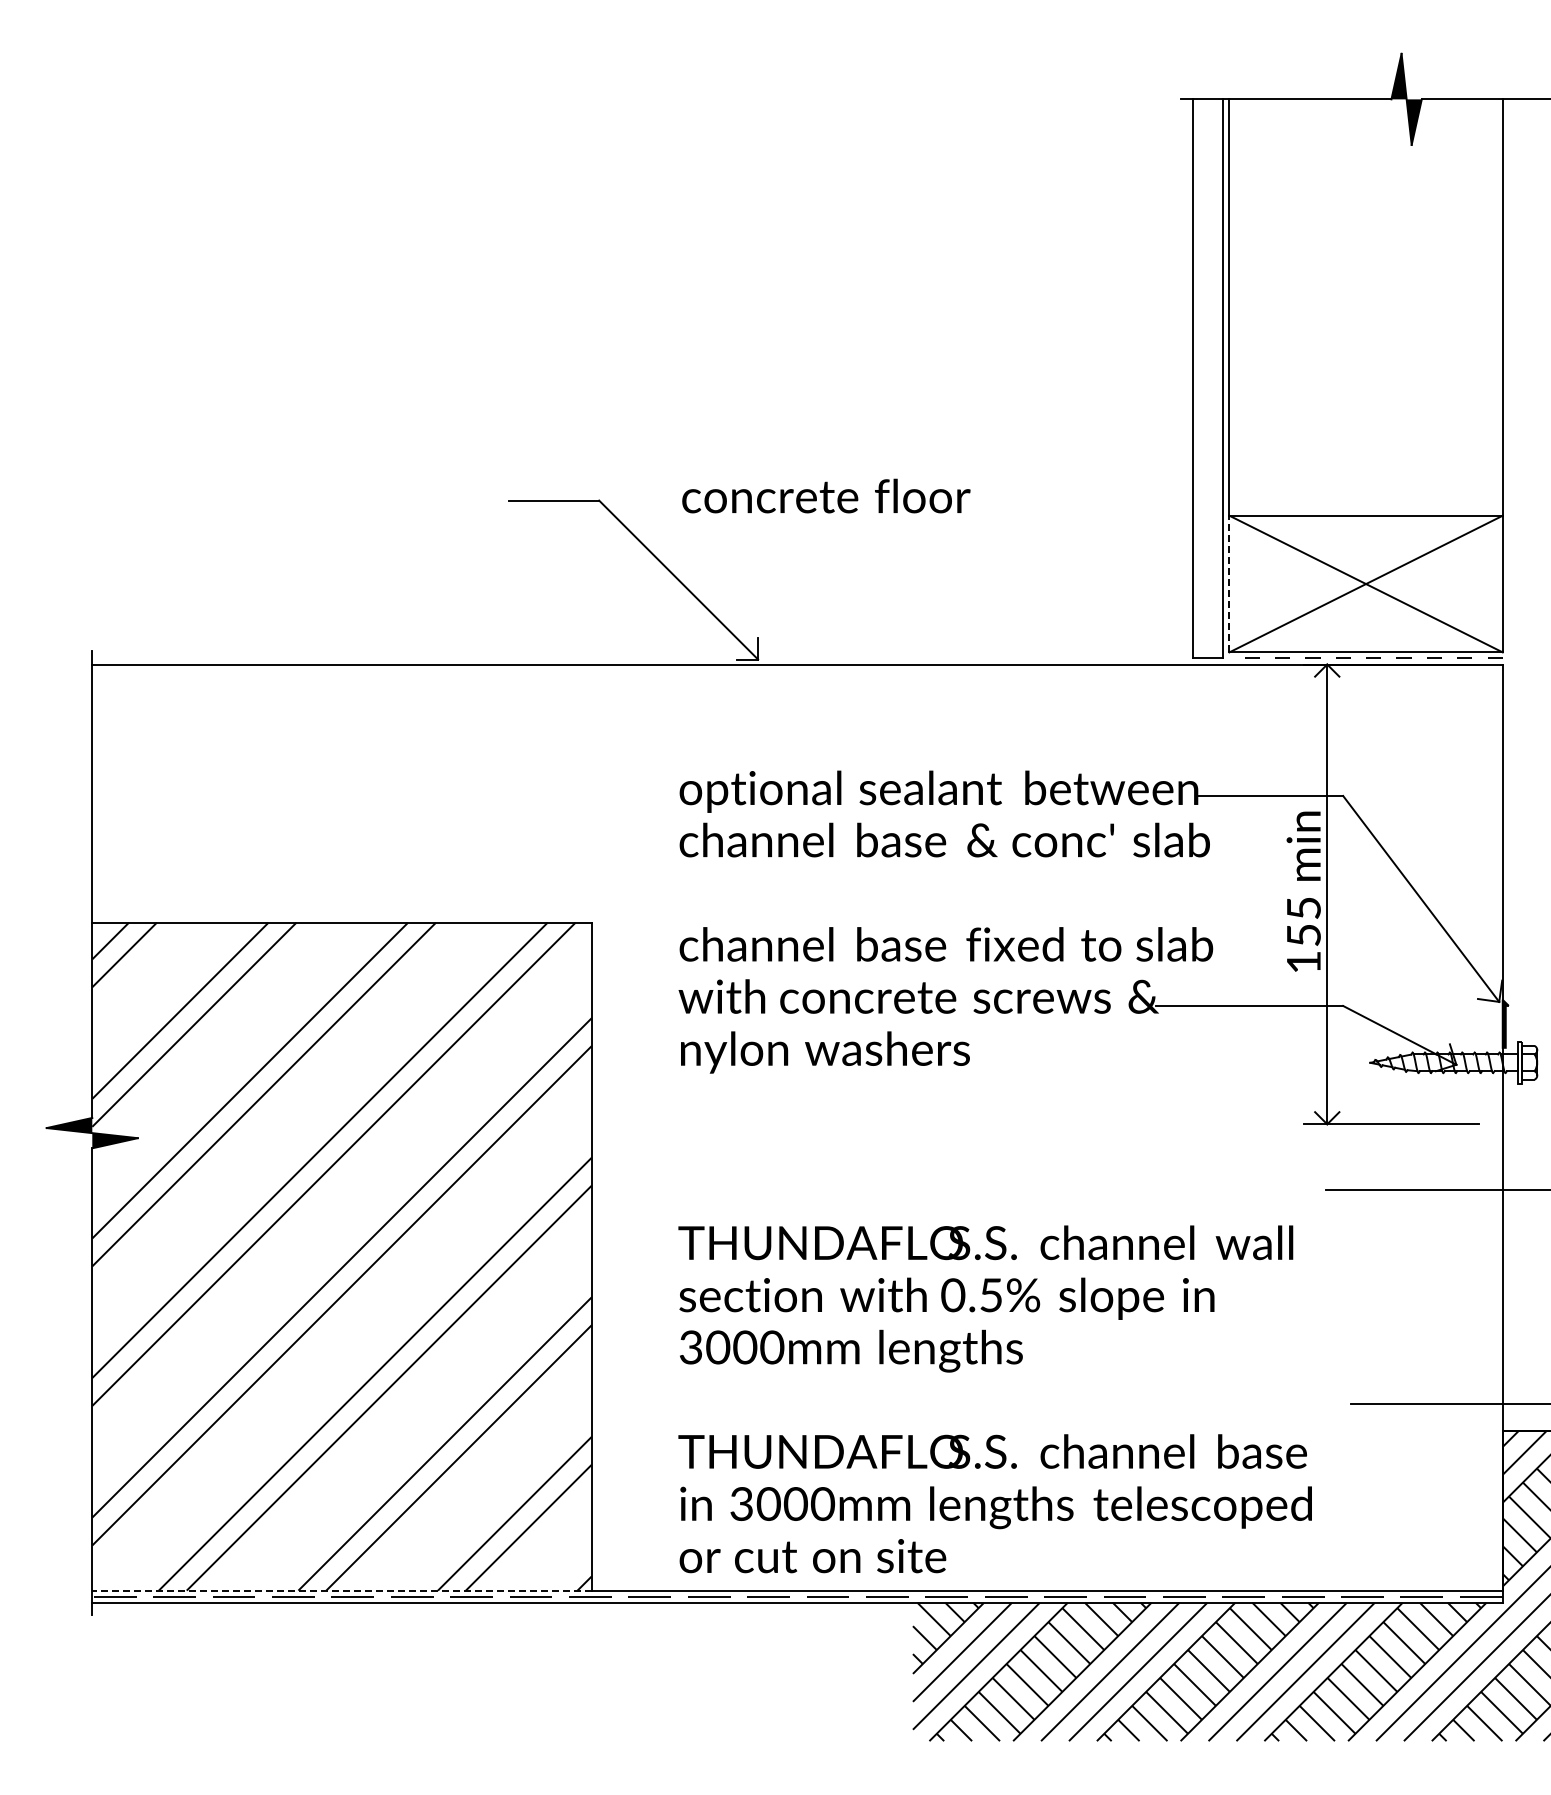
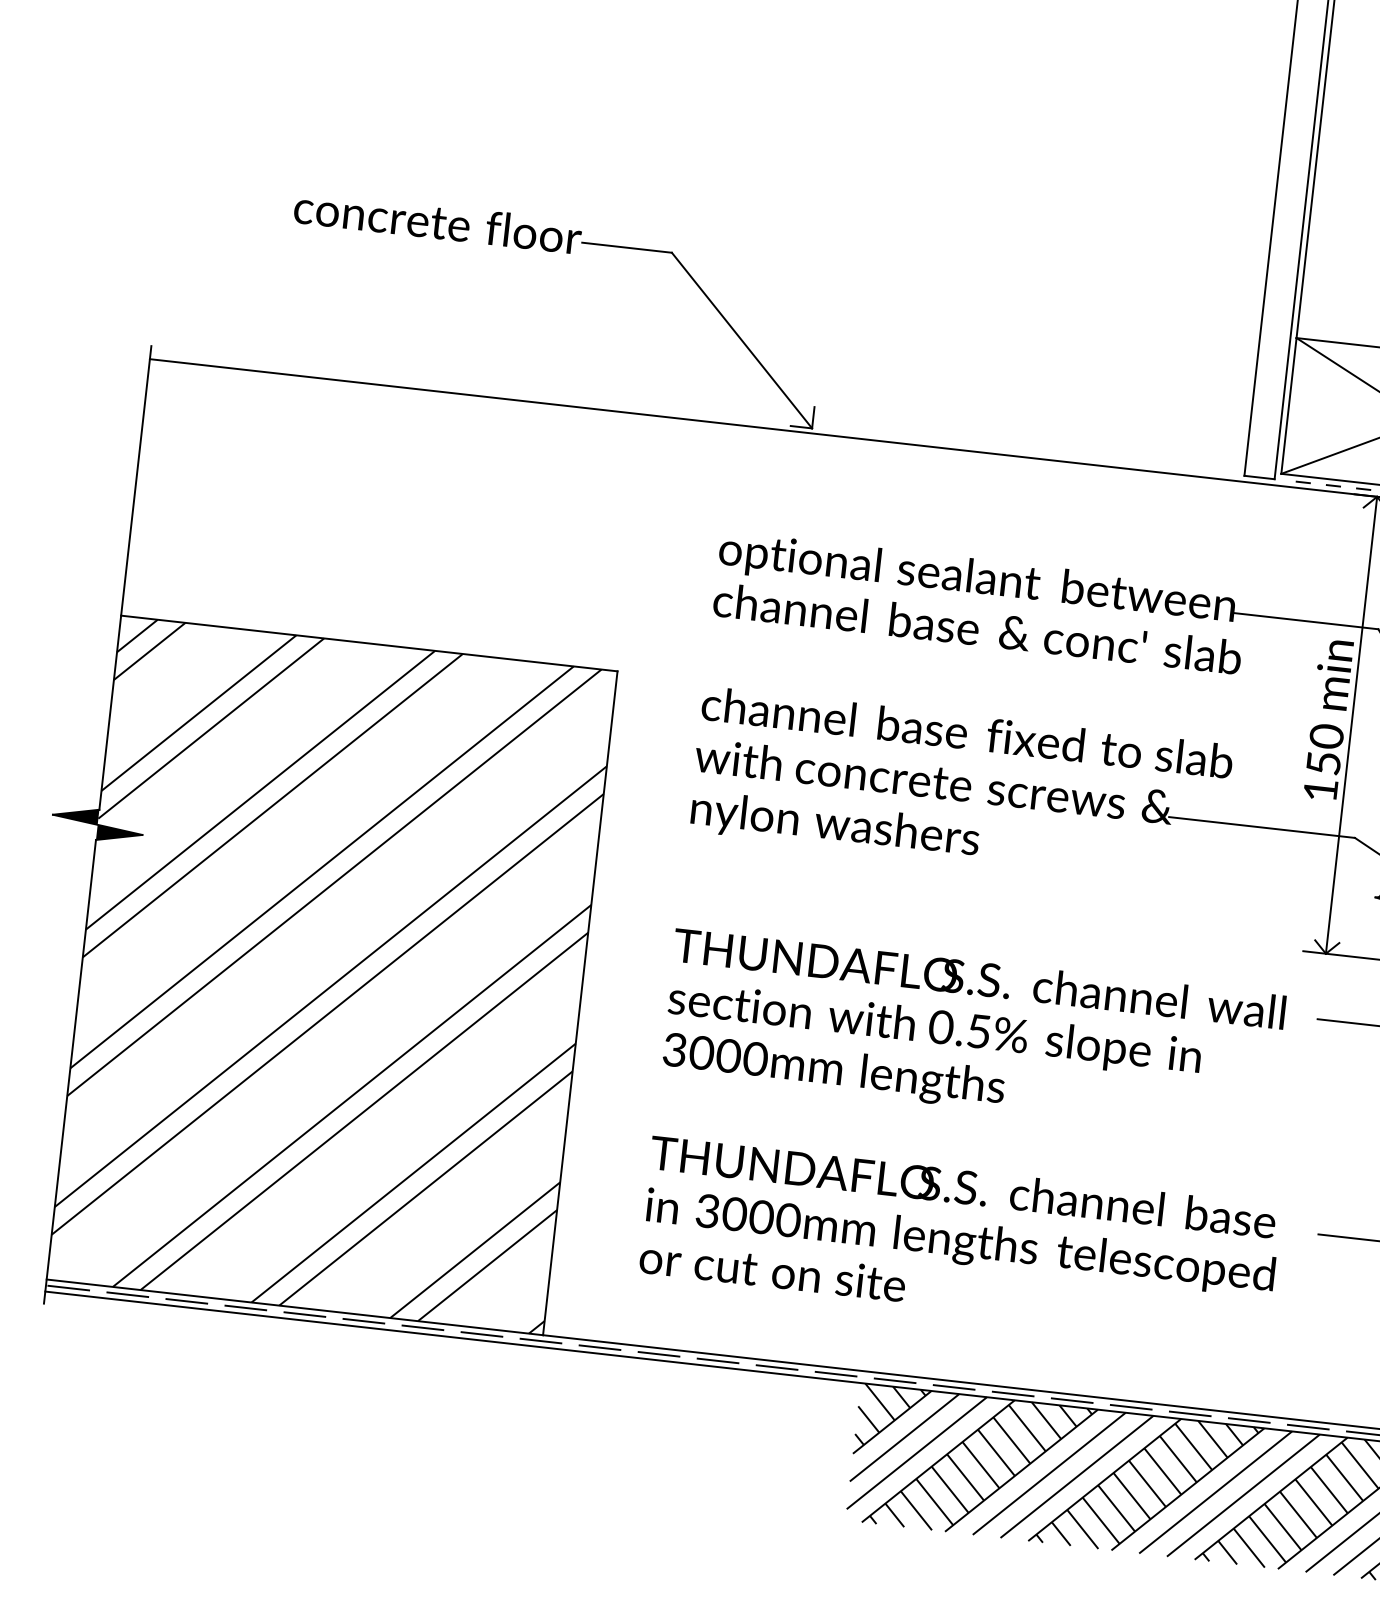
text: (826, 495) -> (438, 221), moved
line: (1229, 583) -> (1289, 405), dashed -> solid
text: (1303, 908) -> (1326, 736), 155 -> 150
text: (994, 1399) -> (970, 1135), moved
line: (342, 1590) -> (295, 1307), dashed -> solid

